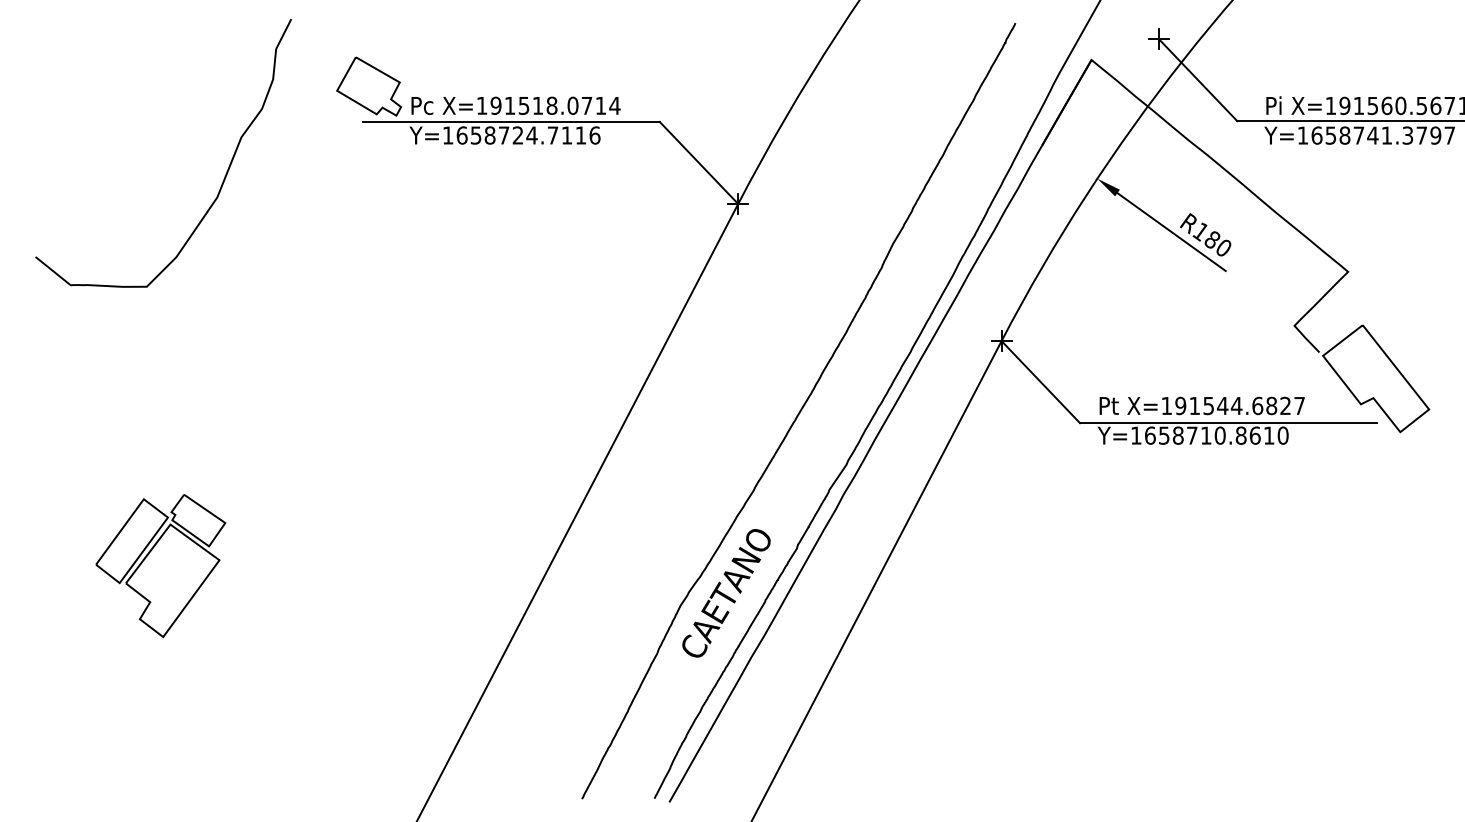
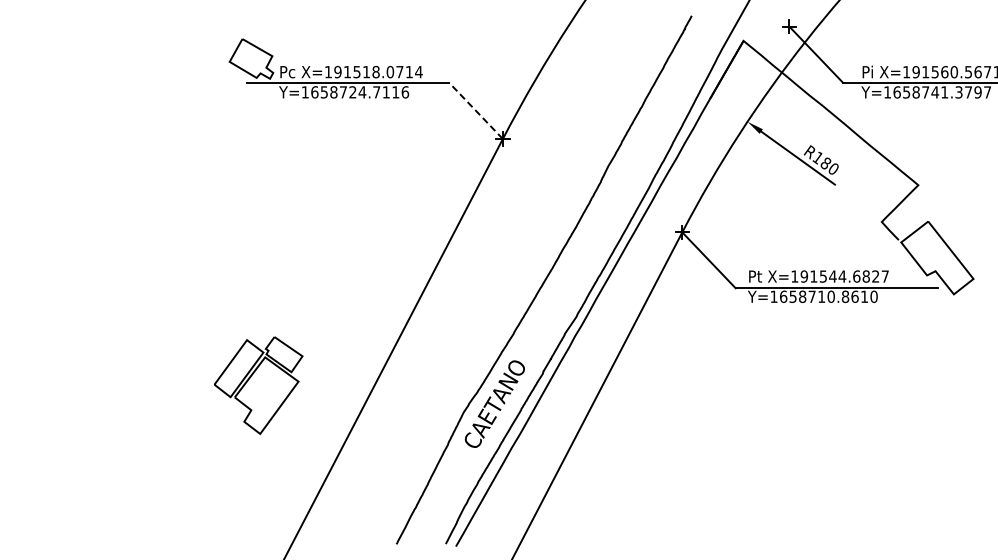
line: (699, 163) -> (476, 111), solid -> dashed
curve: (222, 179) -> (151, 122), removed
part: (160, 565) -> (258, 385), moved

